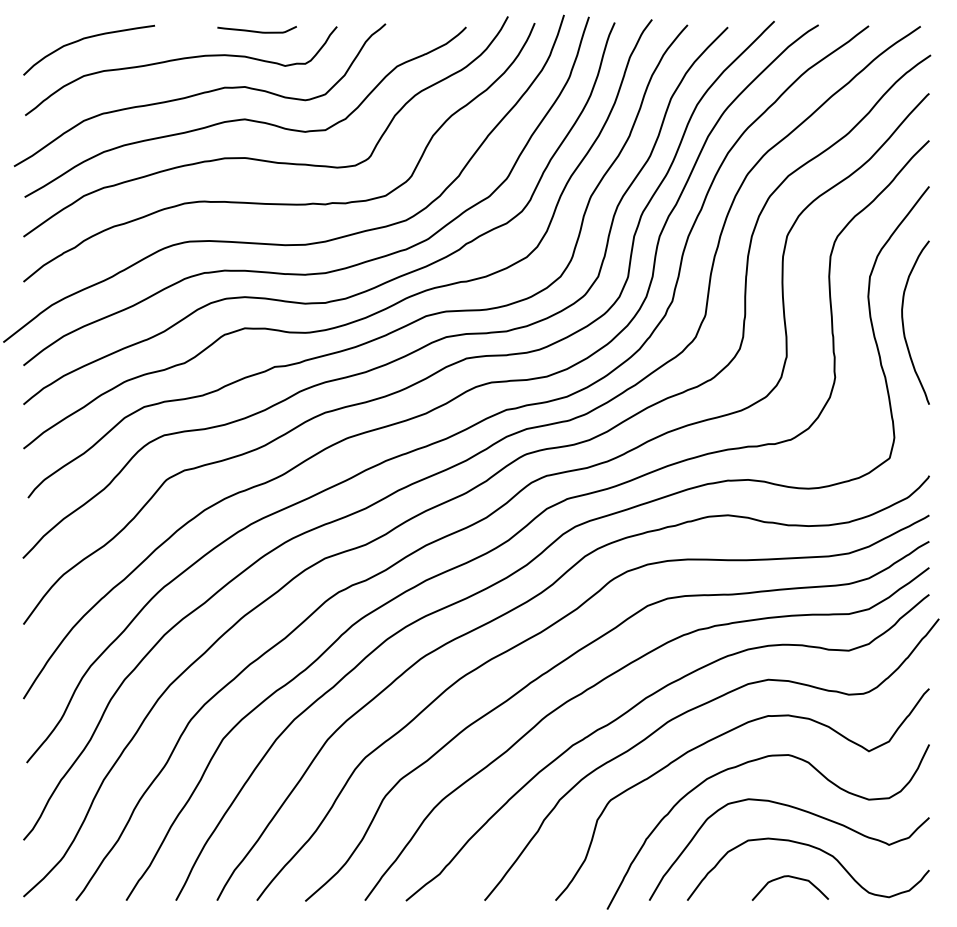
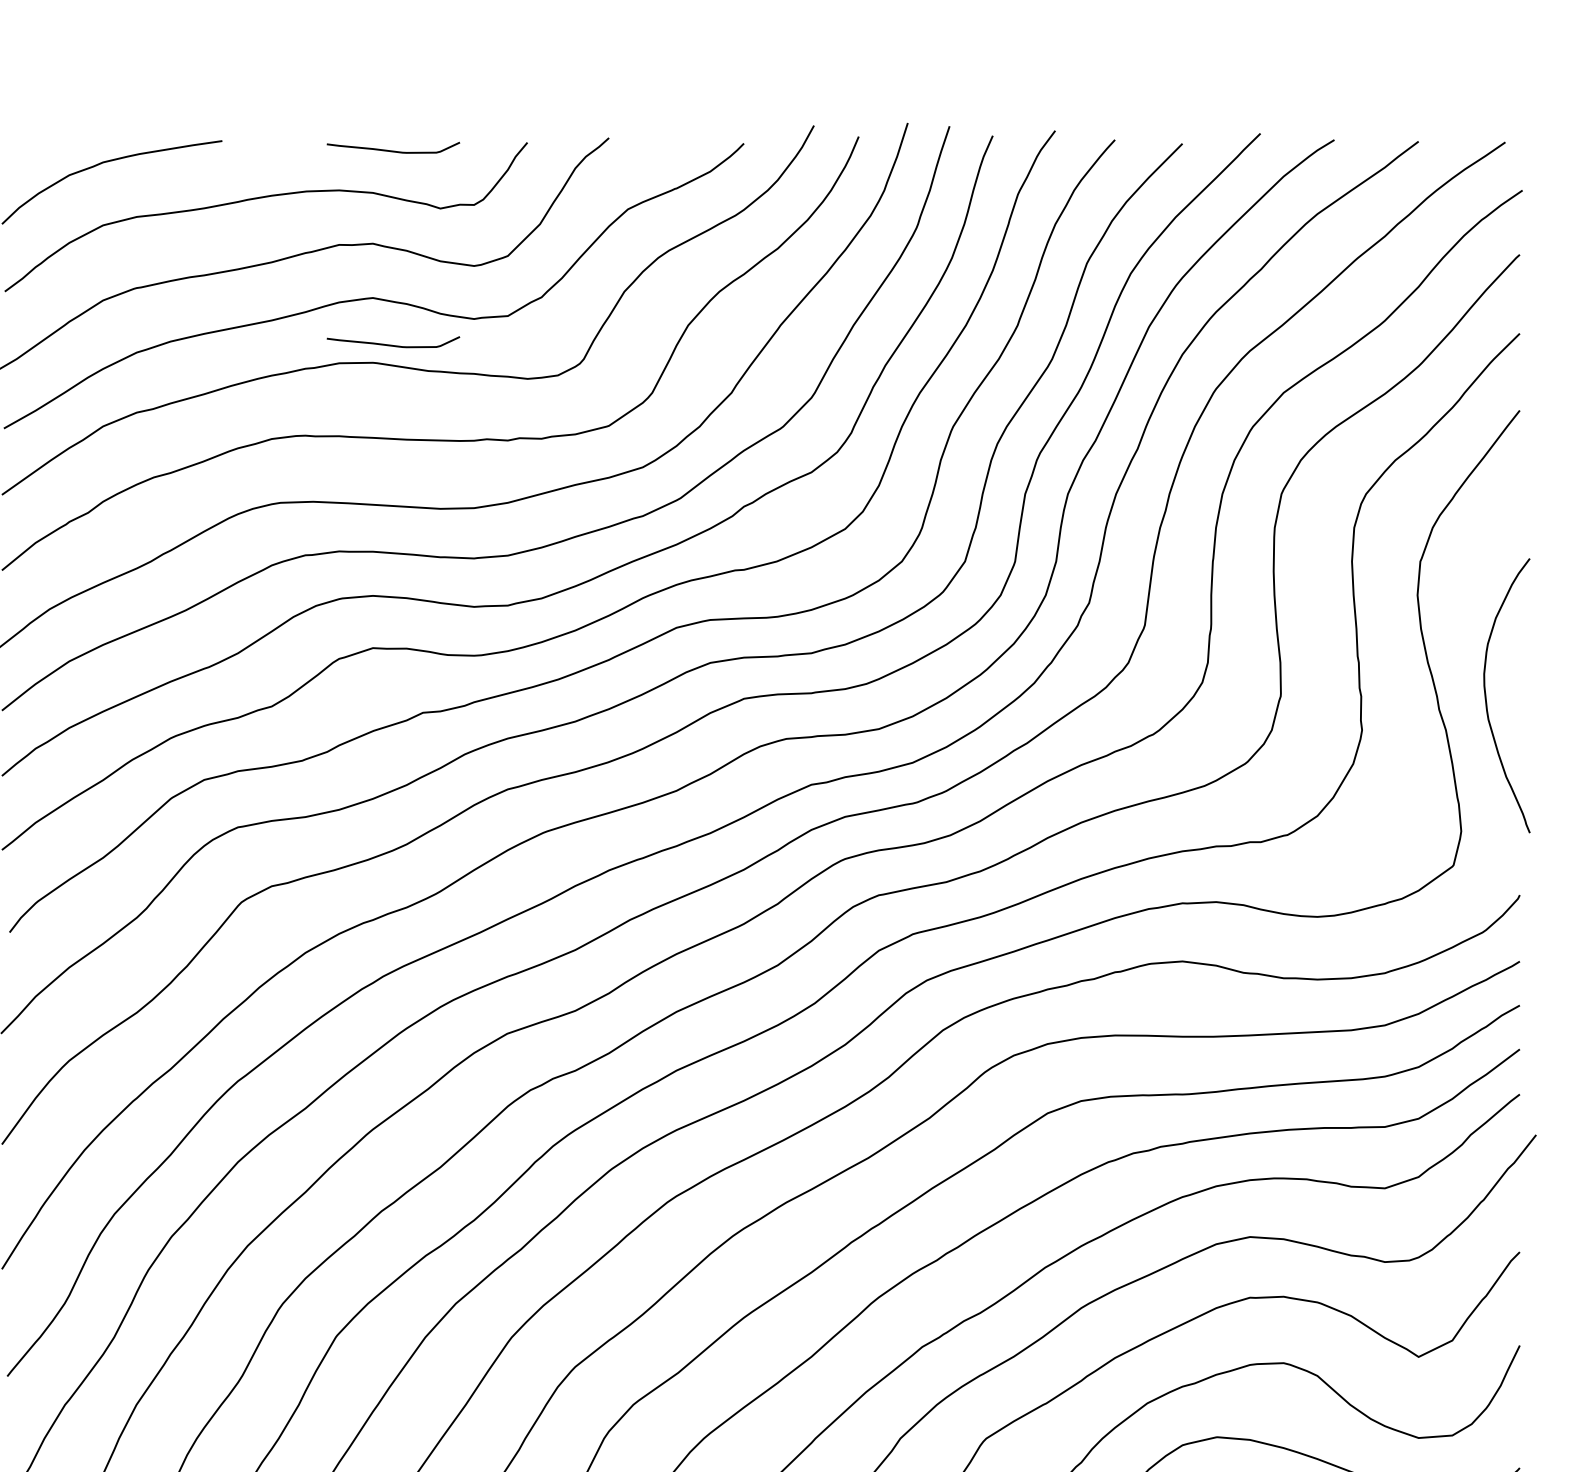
curve: (255, 146) -> (390, 343), added
curve: (904, 326) -> (1488, 702), moved

